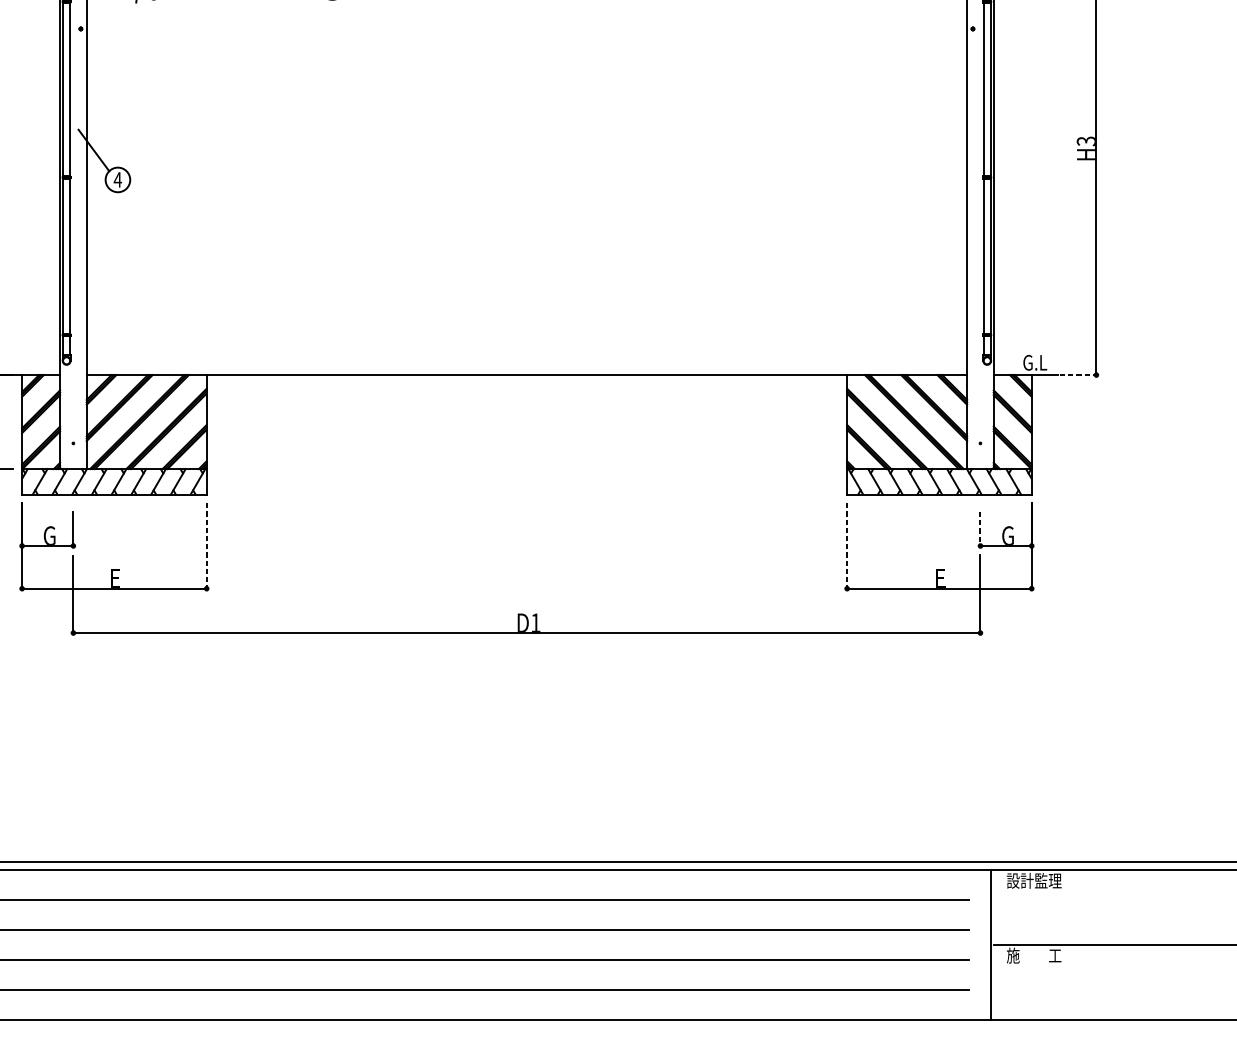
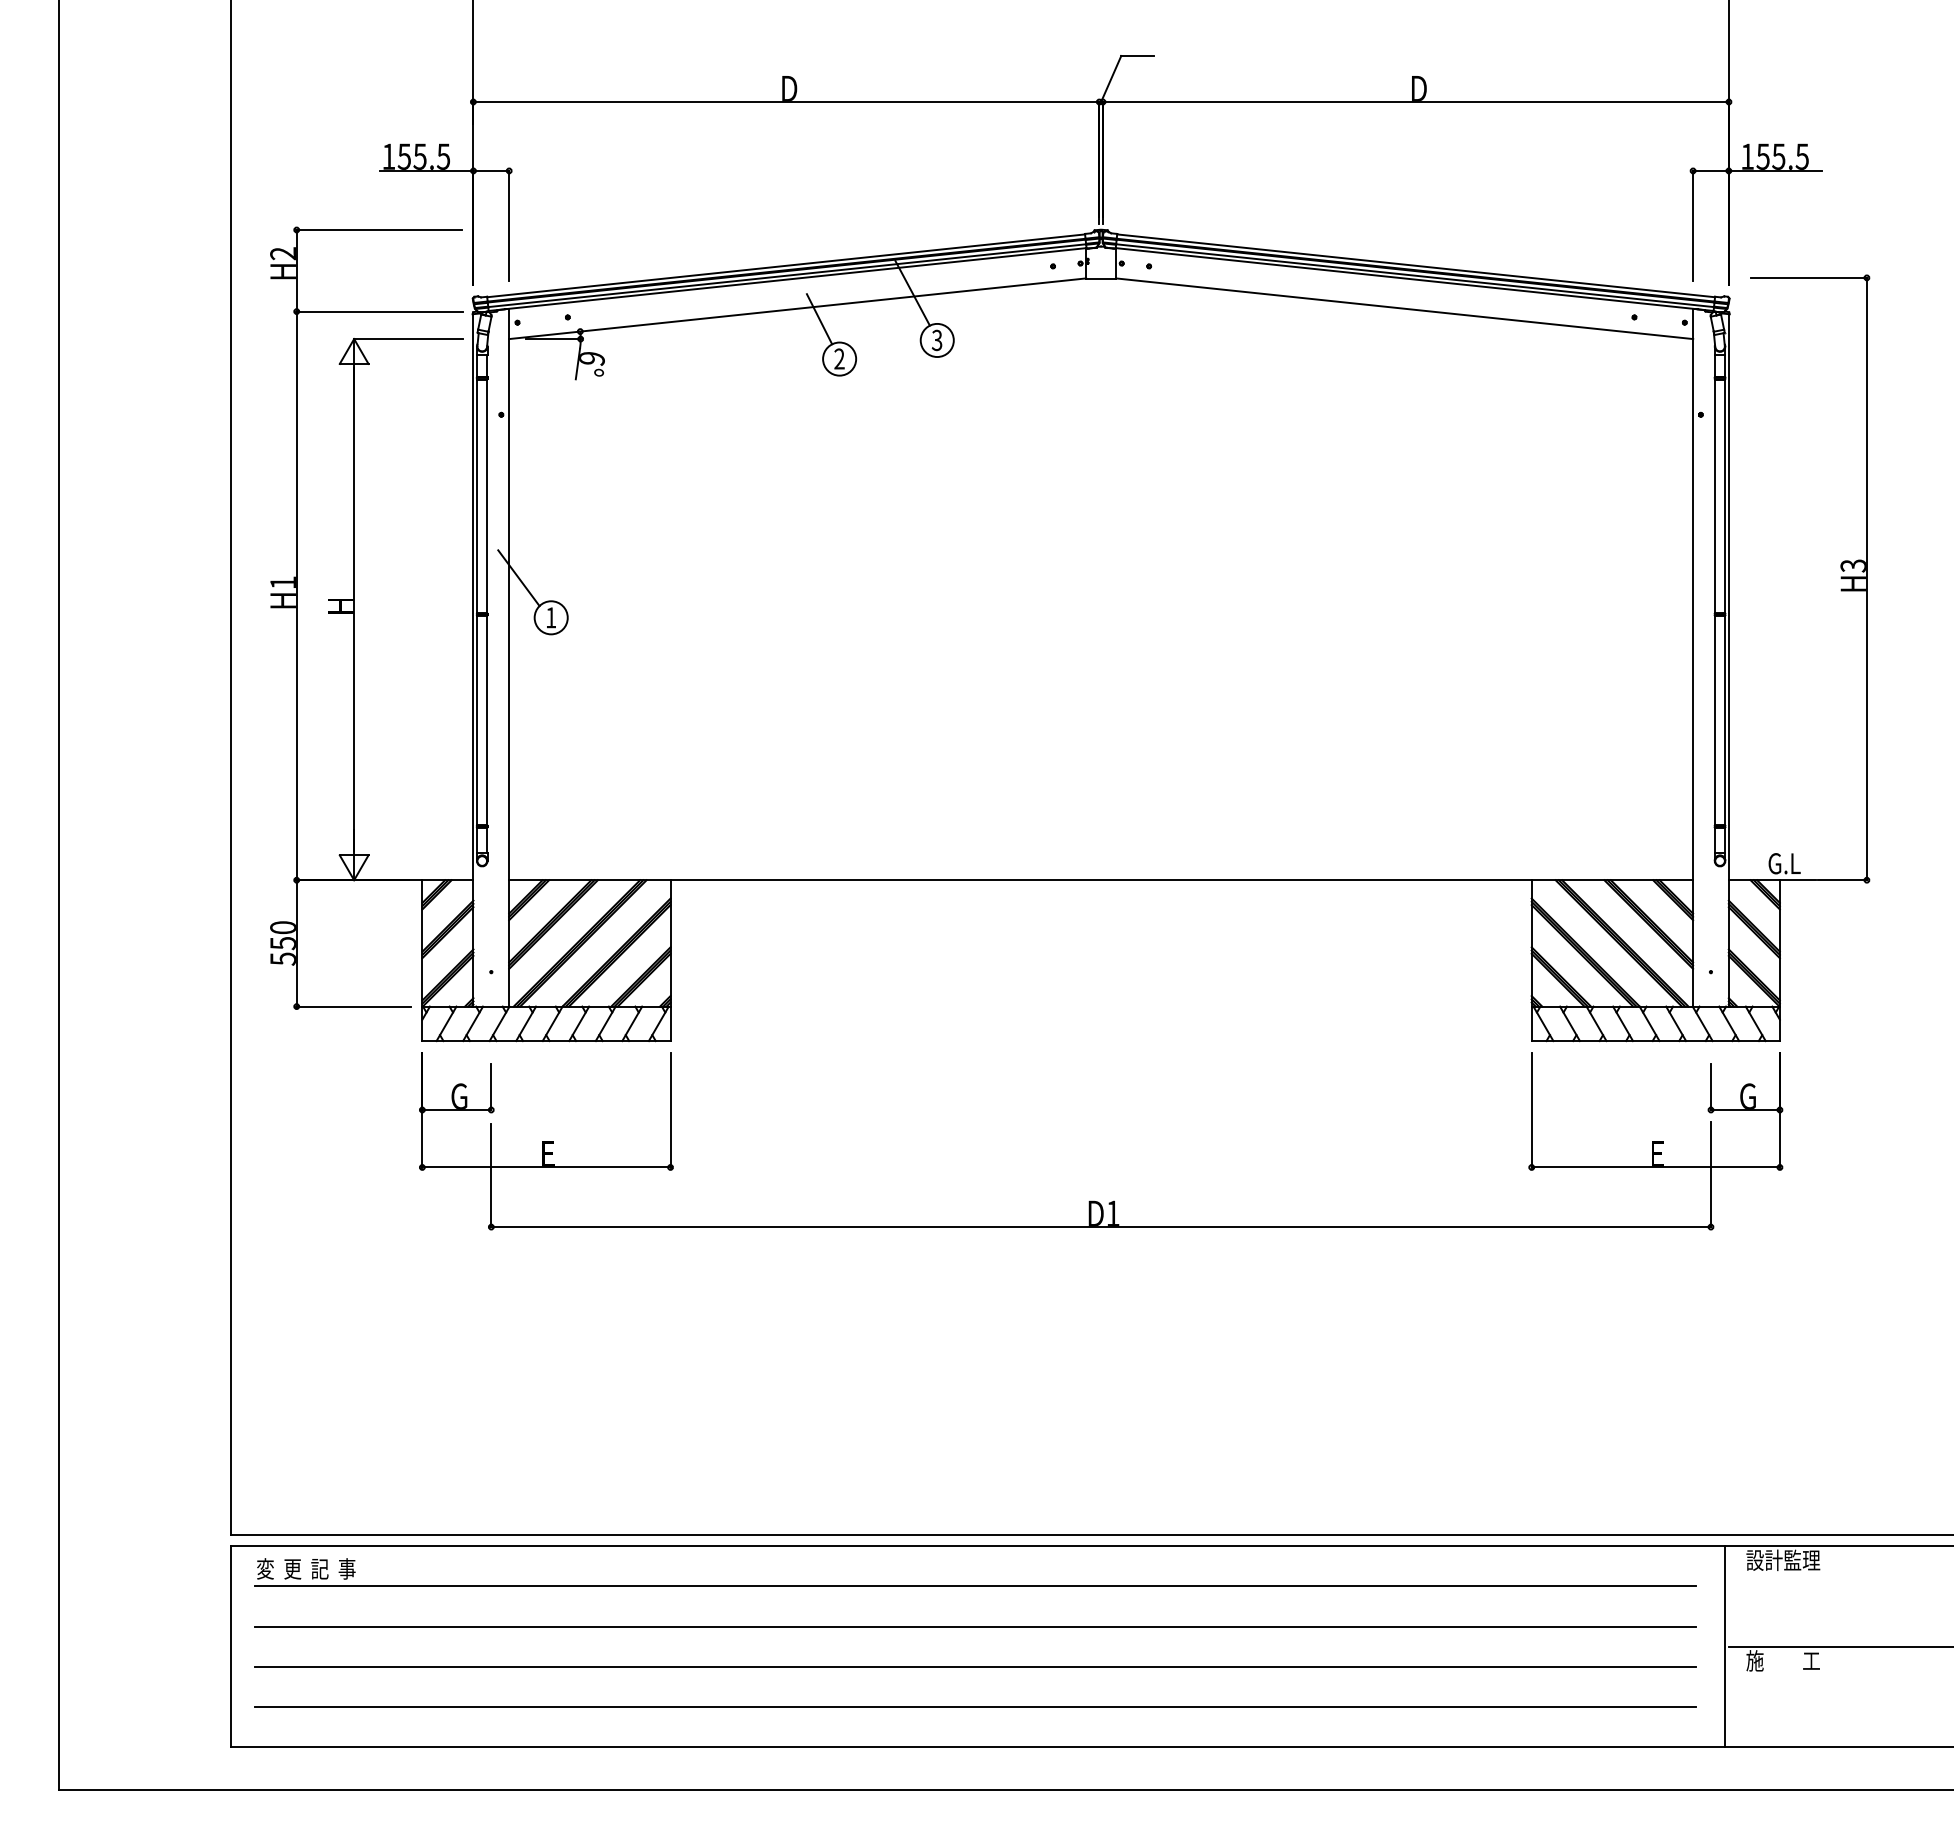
text: (117, 179) -> (550, 617), 4 -> 1
line: (1078, 375) -> (1842, 880), dashed -> solid
line: (980, 529) -> (1711, 1087), dashed -> solid
line: (206, 546) -> (670, 1110), dashed -> solid
line: (846, 546) -> (1531, 1110), dashed -> solid

